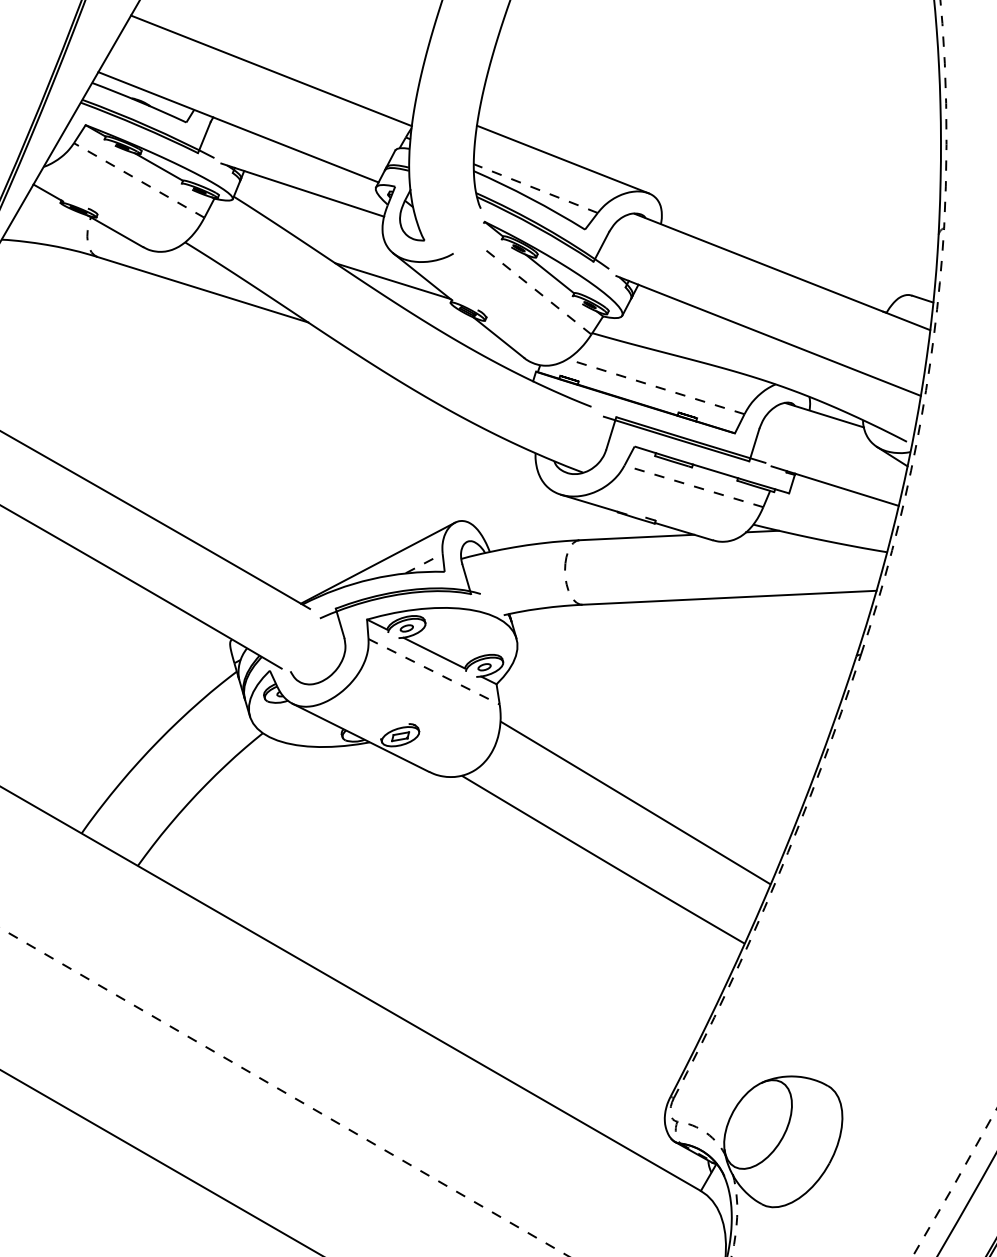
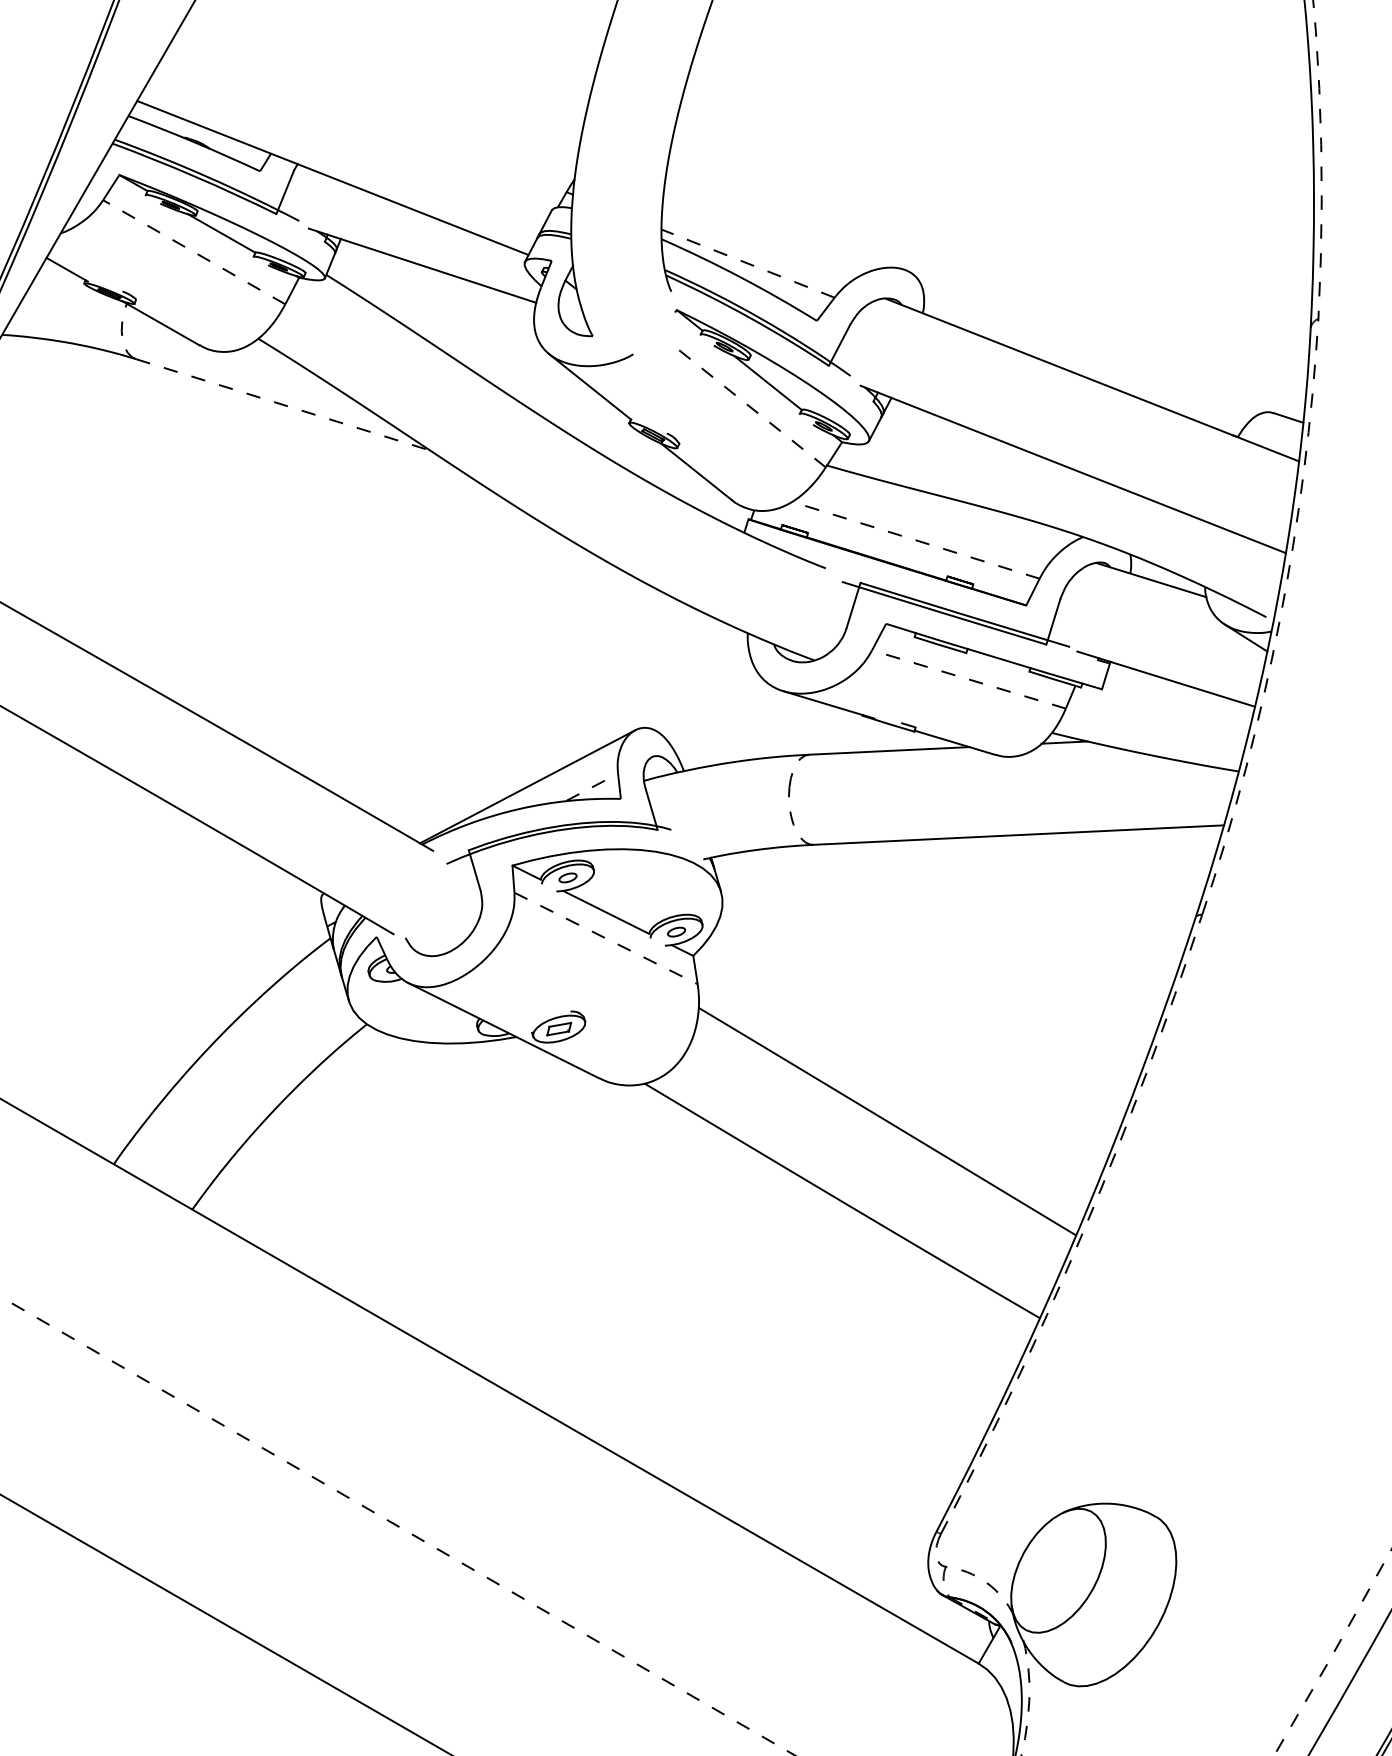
line: (271, 71) -> (378, 99), removed
line: (562, 159) -> (785, 222), removed
line: (392, 280) -> (547, 392), removed
line: (203, 289) -> (283, 404), solid -> dashed

